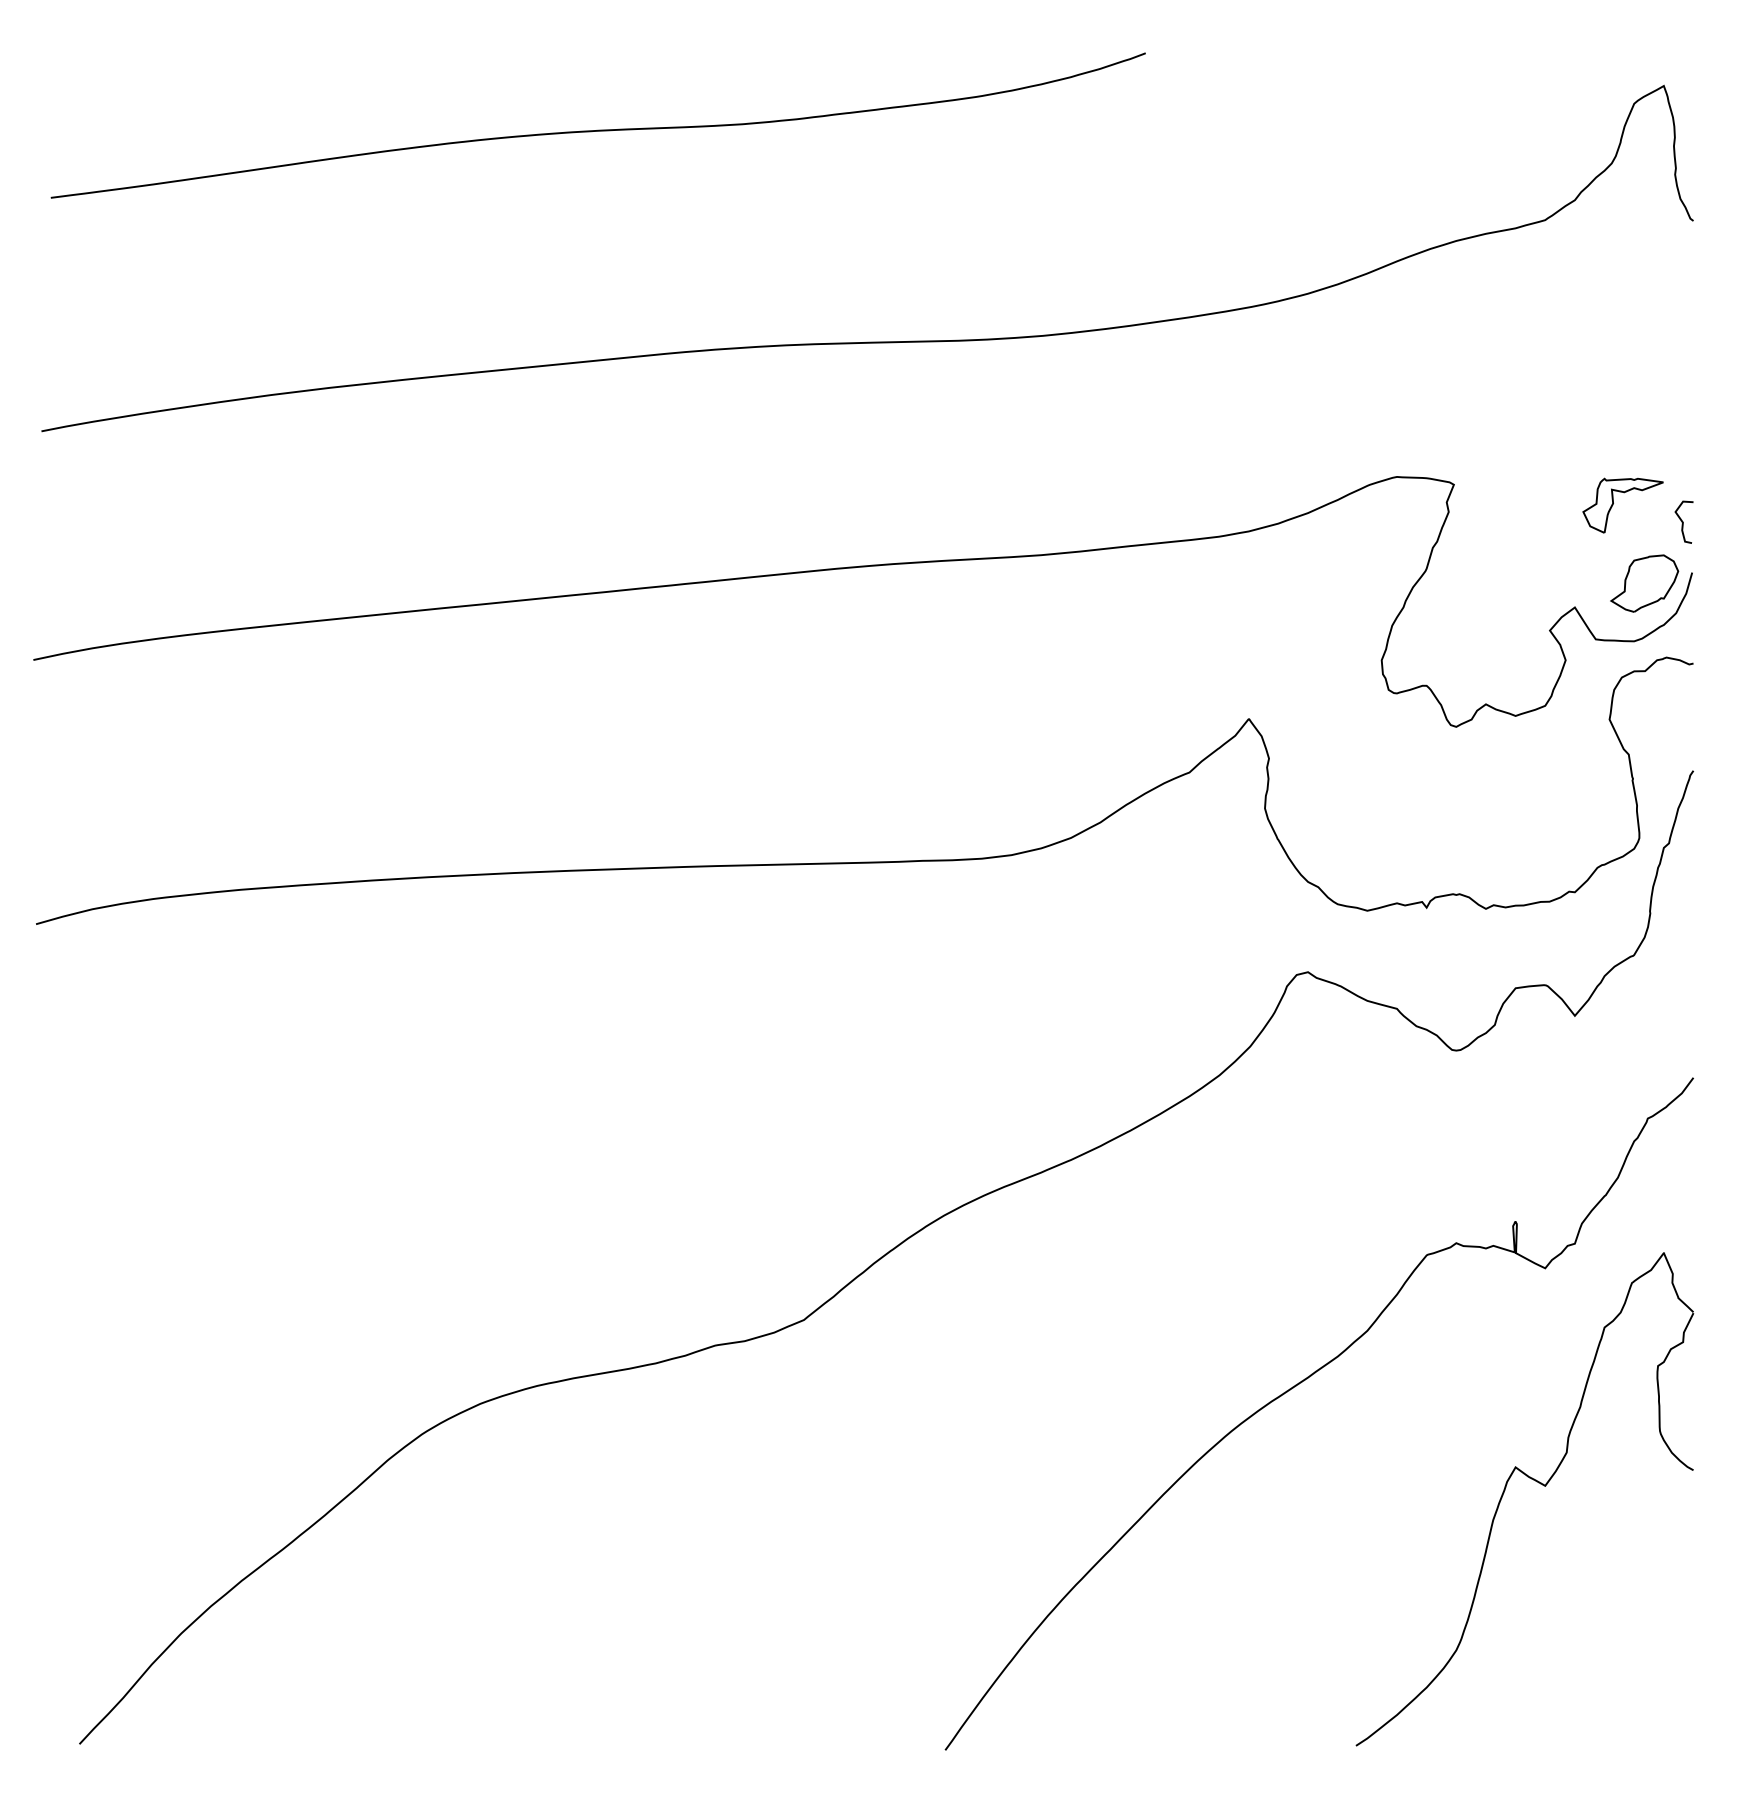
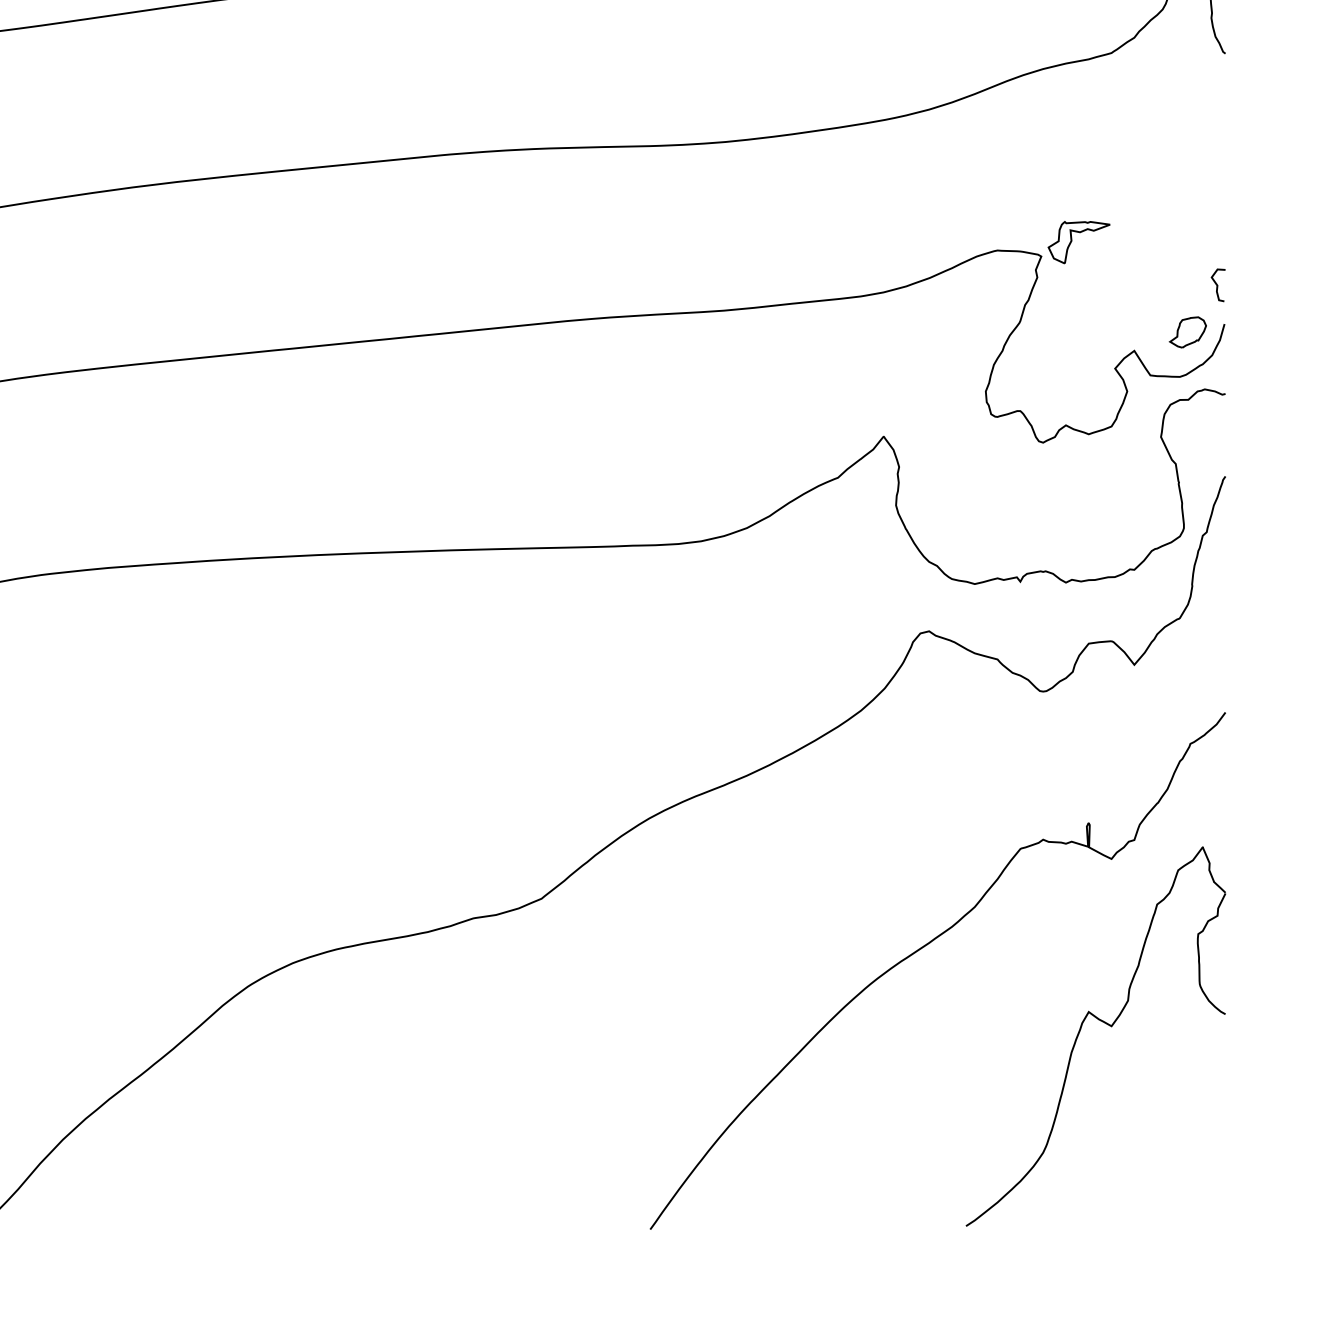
part: (1613, 505) -> (1071, 242), moved
part: (1644, 583) -> (1187, 332), size x0.7

